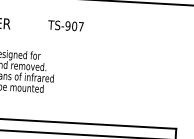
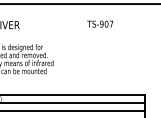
text: (66, 24) -> (100, 23), moved

